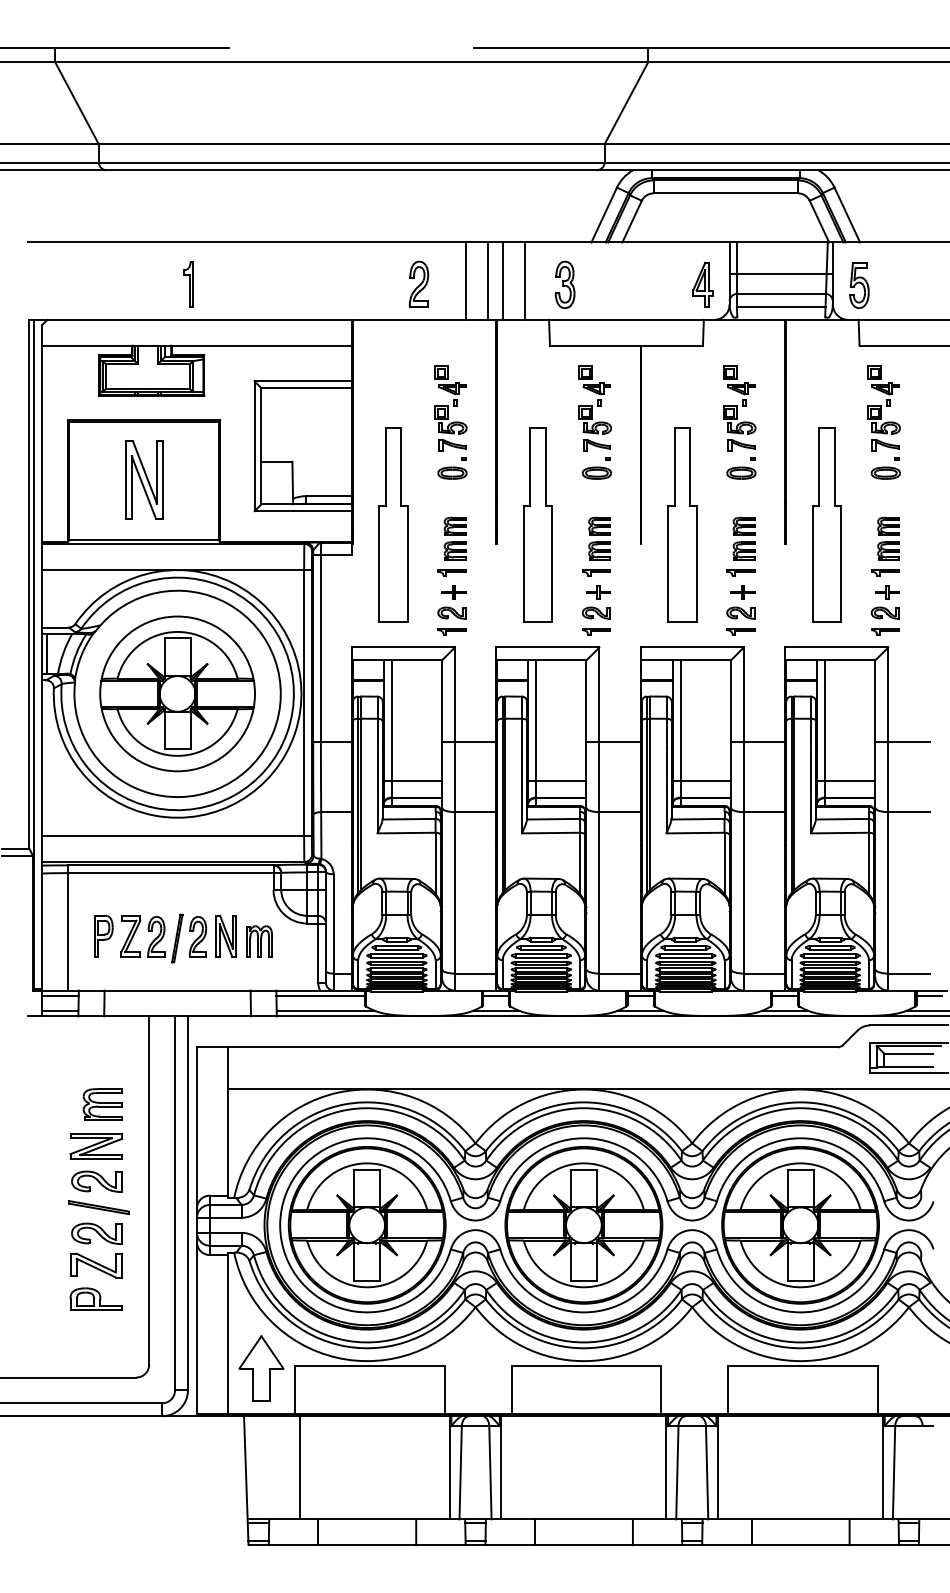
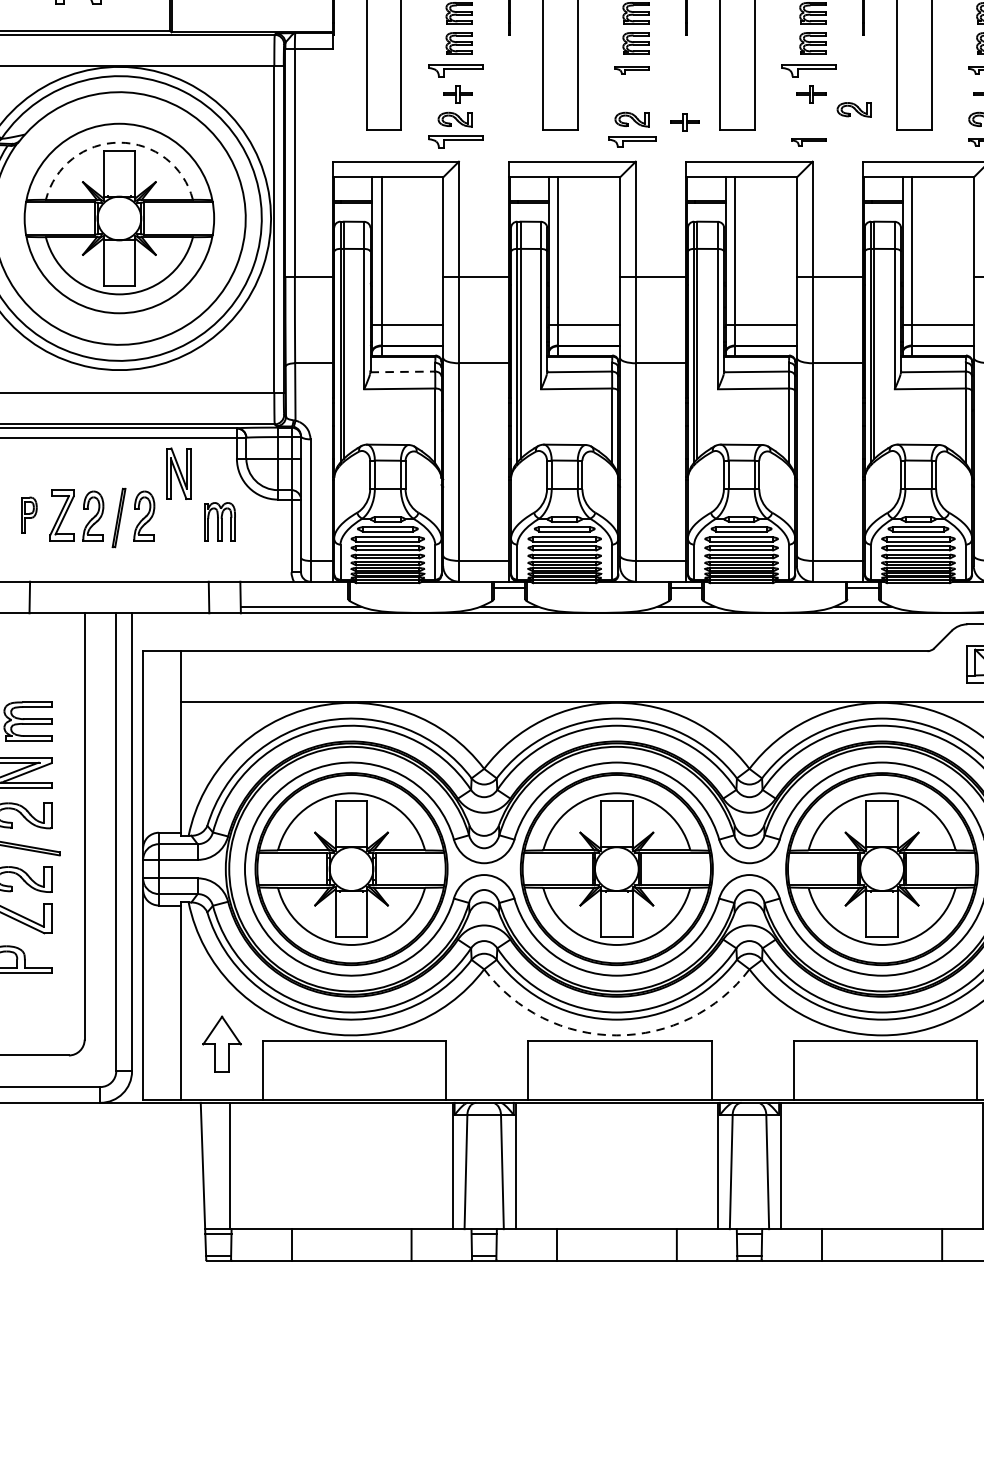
part: (451, 572) -> (454, 69), size x1.6
part: (740, 572) -> (808, 69), size x1.6
part: (598, 592) -> (684, 122), moved
part: (740, 612) -> (853, 109), moved
arc: (177, 631) -> (119, 142), solid -> dashed
part: (451, 631) -> (454, 142), size x1.6
part: (596, 631) -> (632, 142), size x1.4
line: (409, 819) -> (403, 372), solid -> dashed
part: (103, 935) -> (28, 514), size x0.7
part: (225, 935) -> (178, 472), moved
line: (320, 996) -> (294, 588), removed
arc: (583, 1361) -> (616, 1035), solid -> dashed
part: (261, 1368) -> (222, 1044), size x0.7
line: (300, 1467) -> (230, 1165), moved

